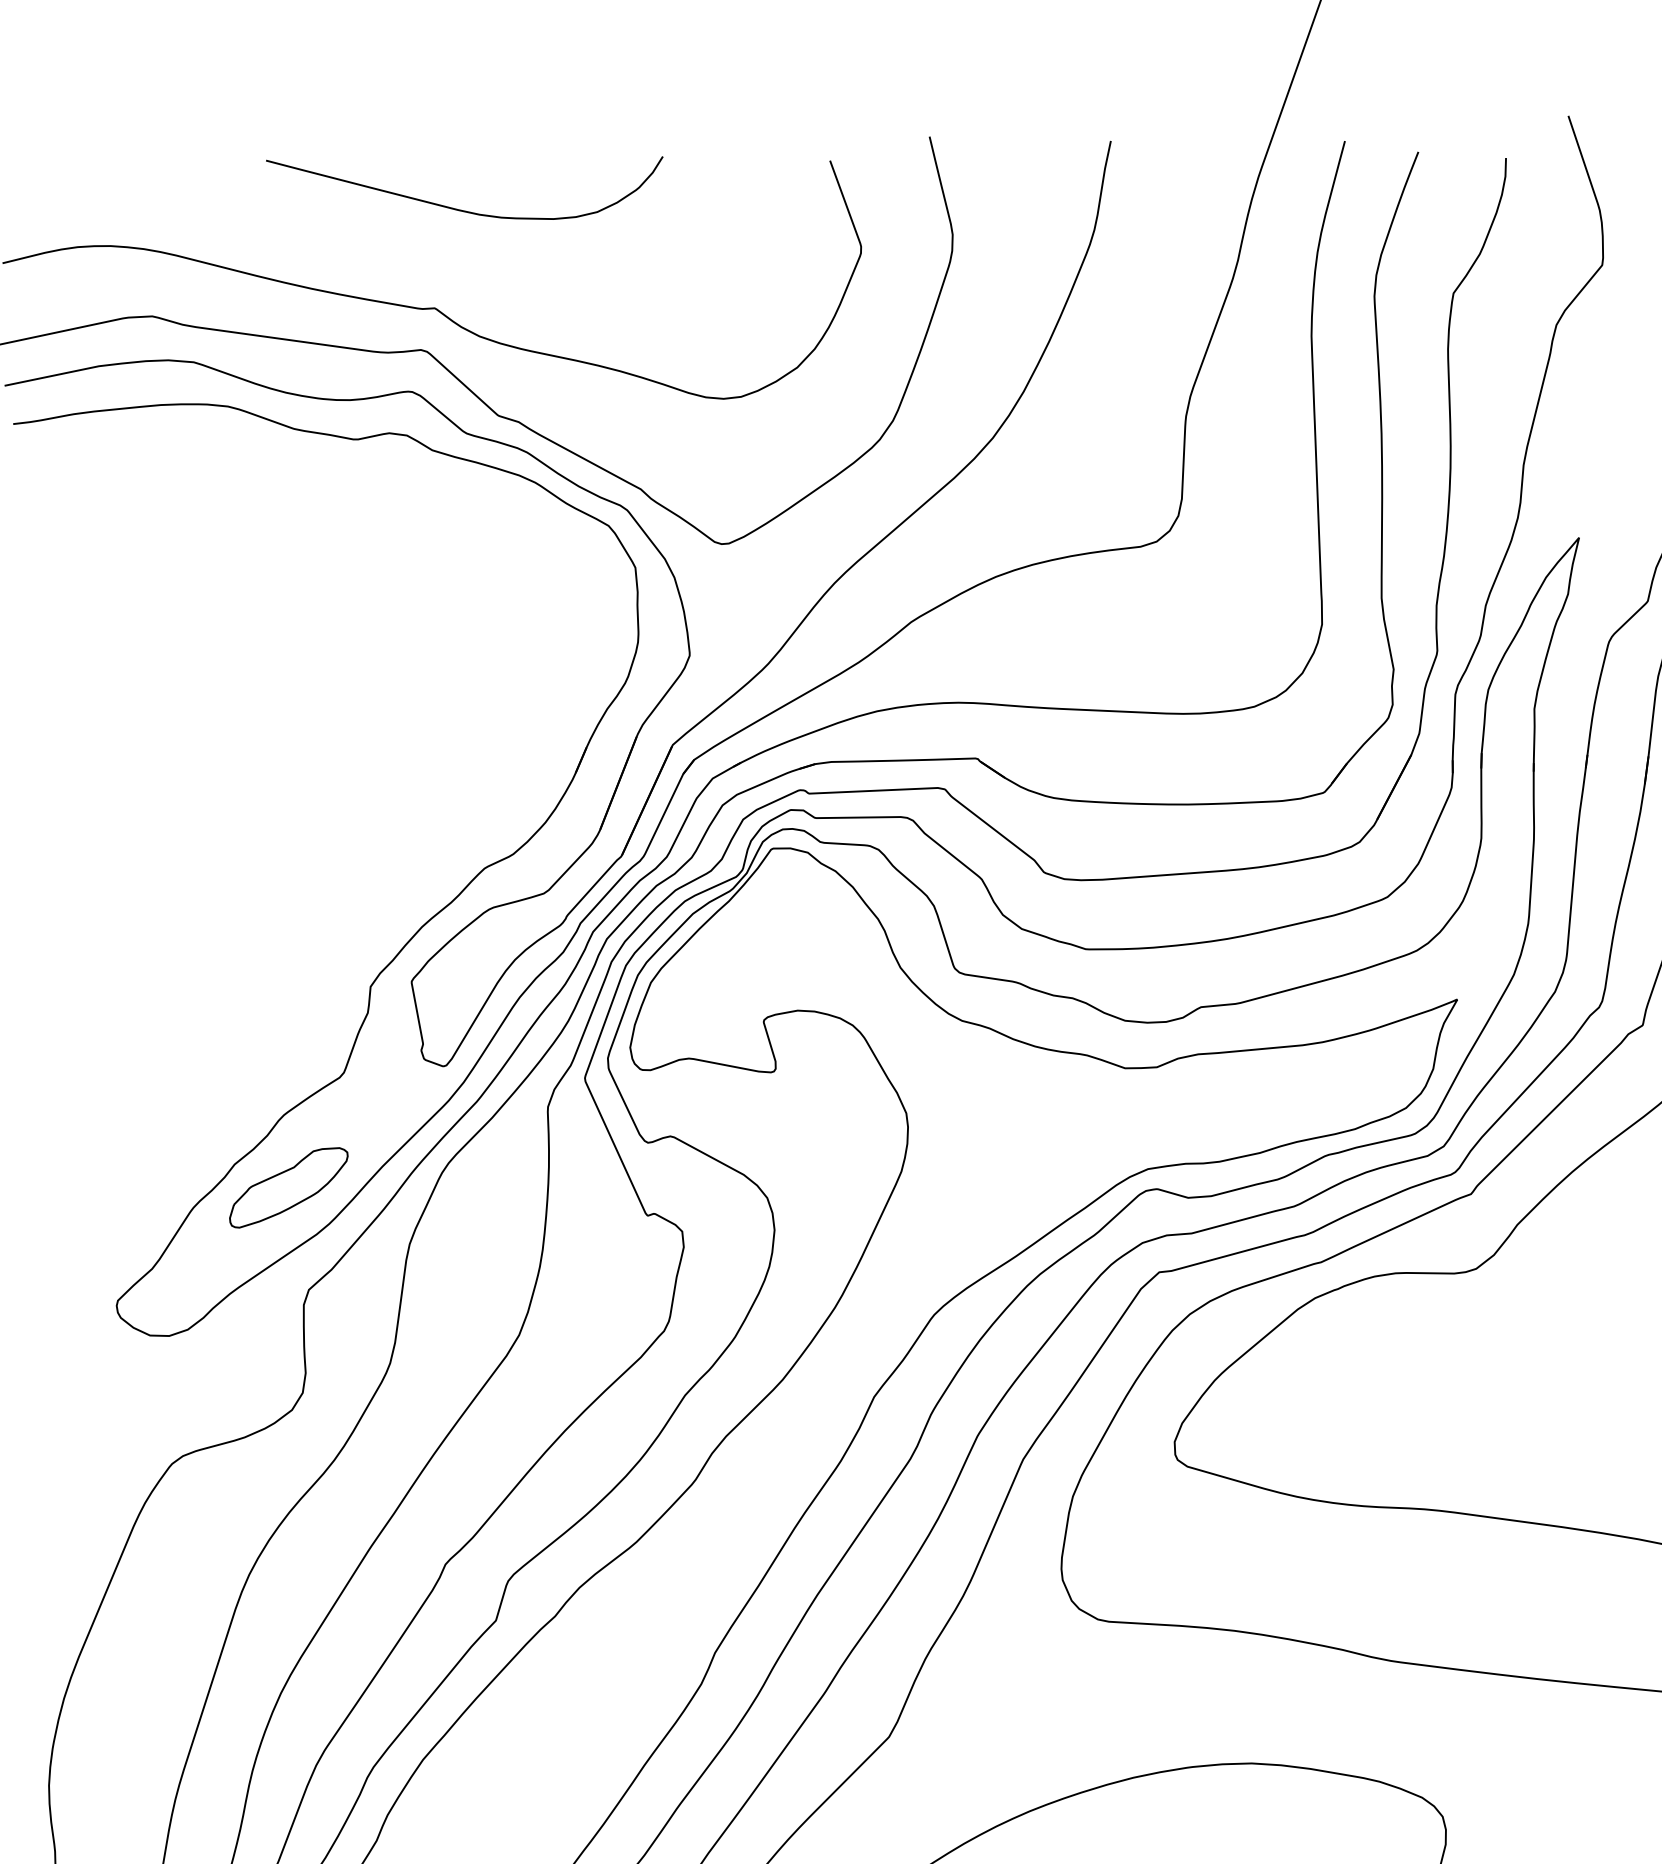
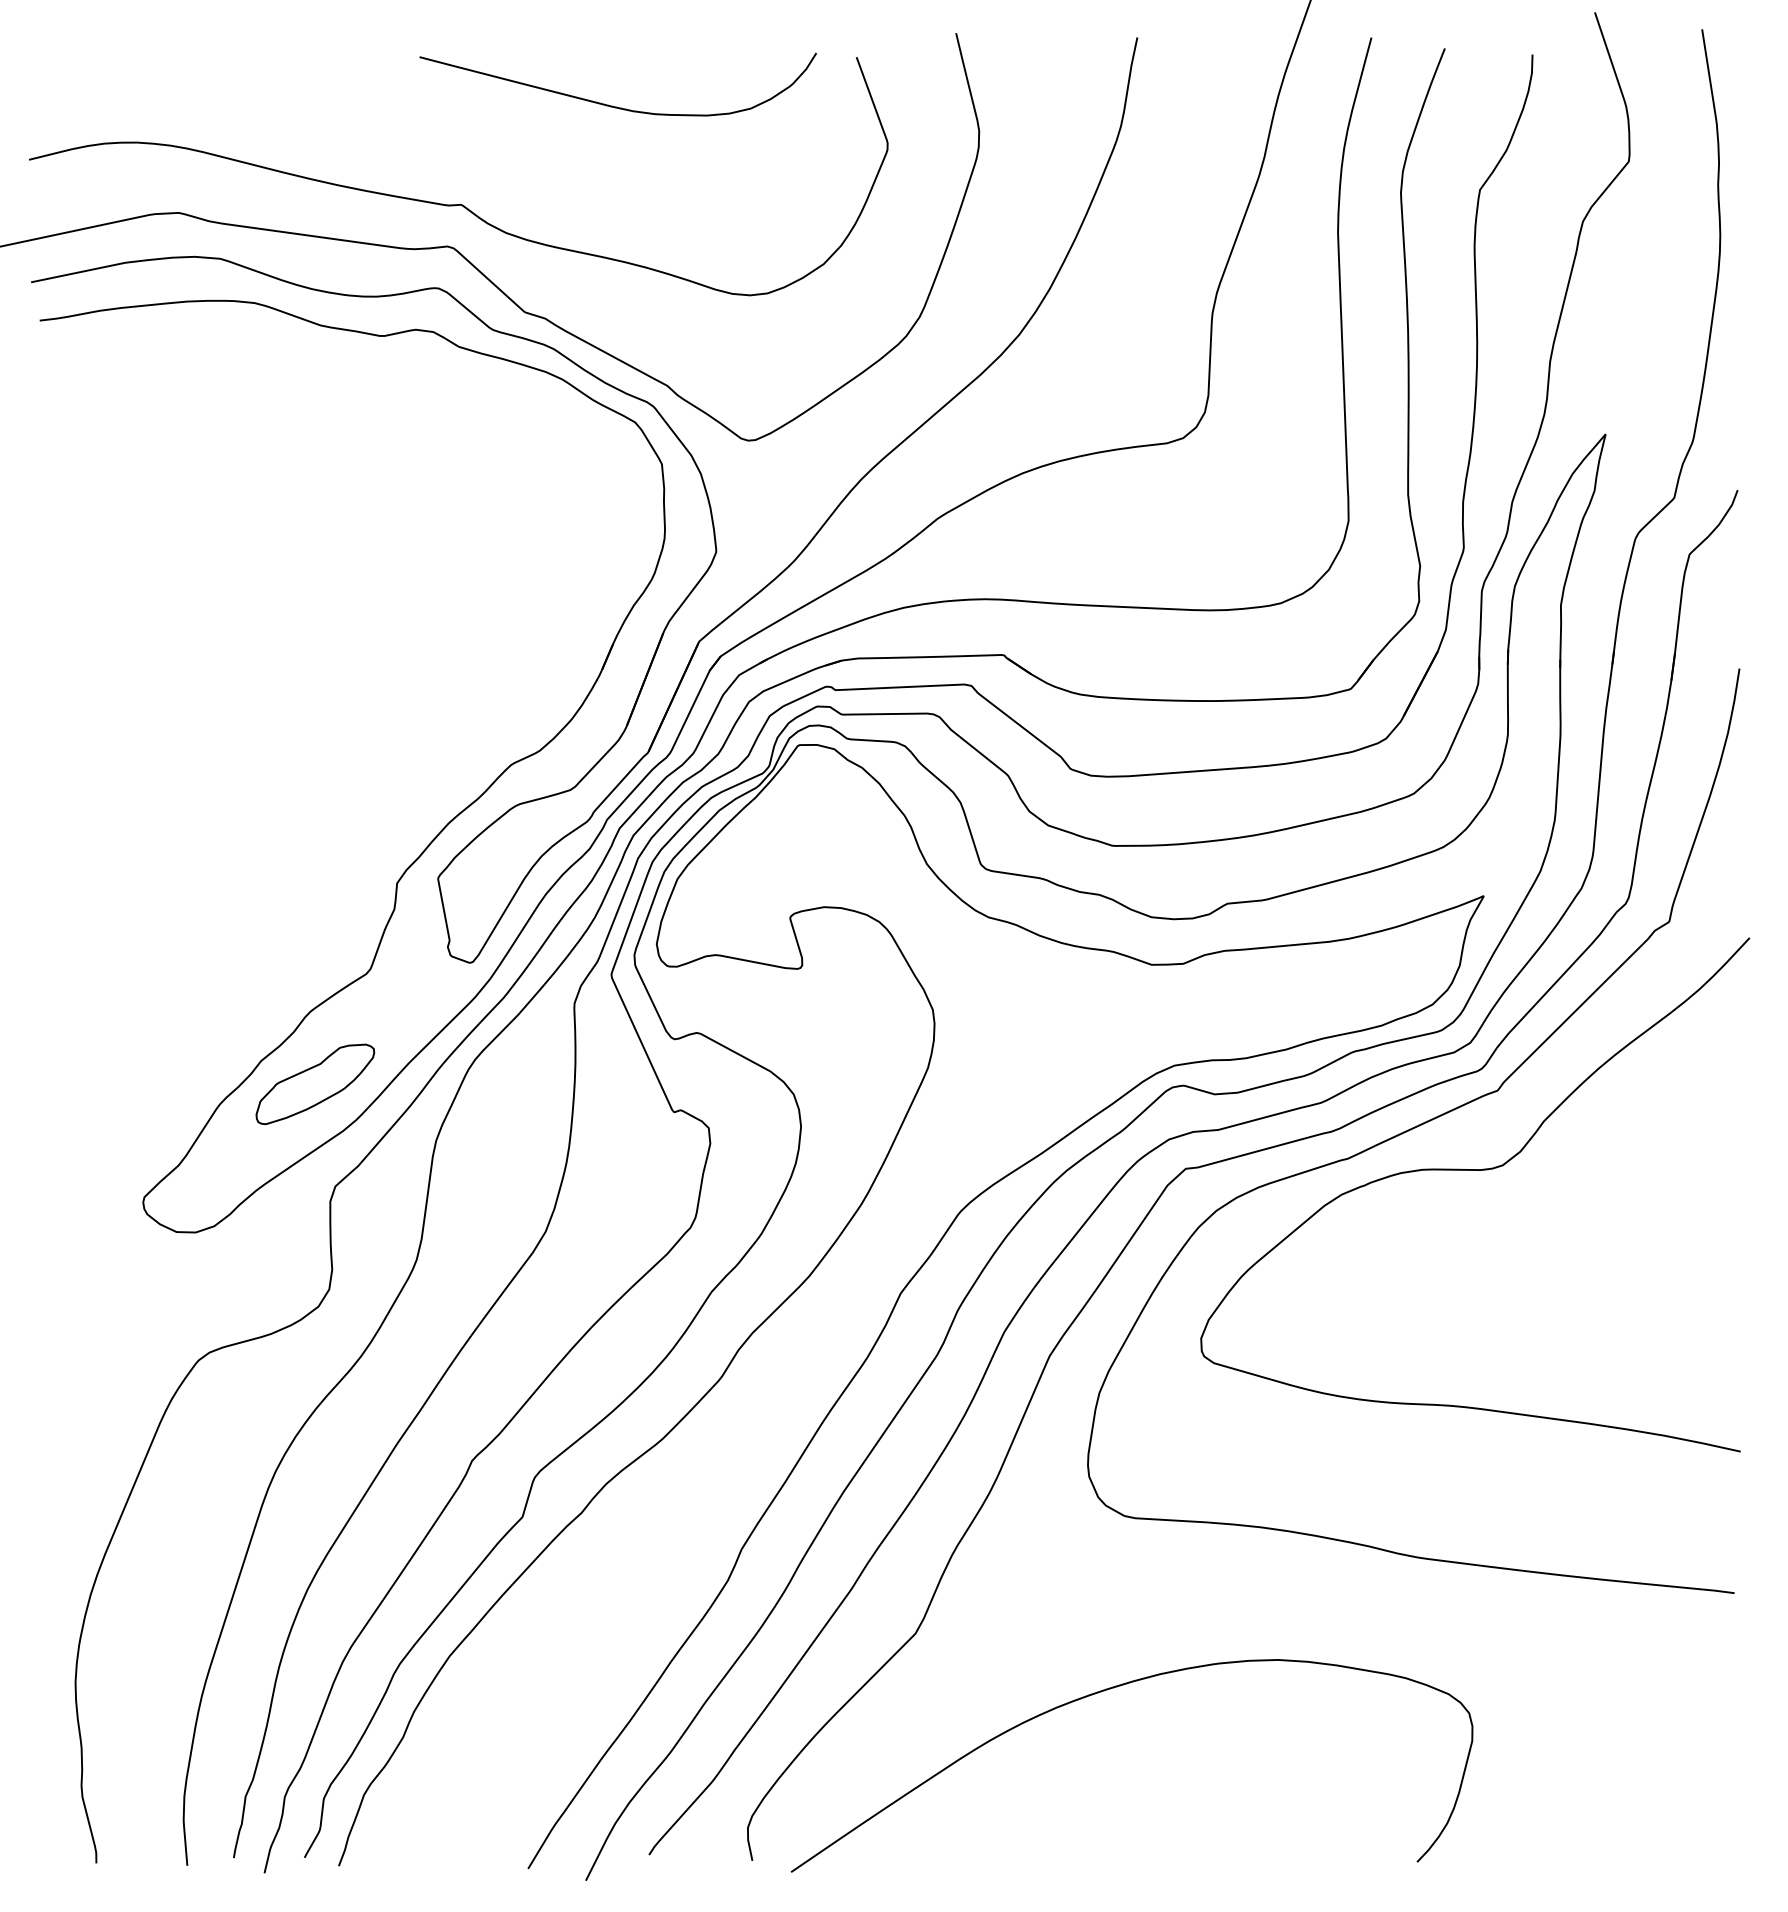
curve: (458, 208) -> (612, 105), moved

